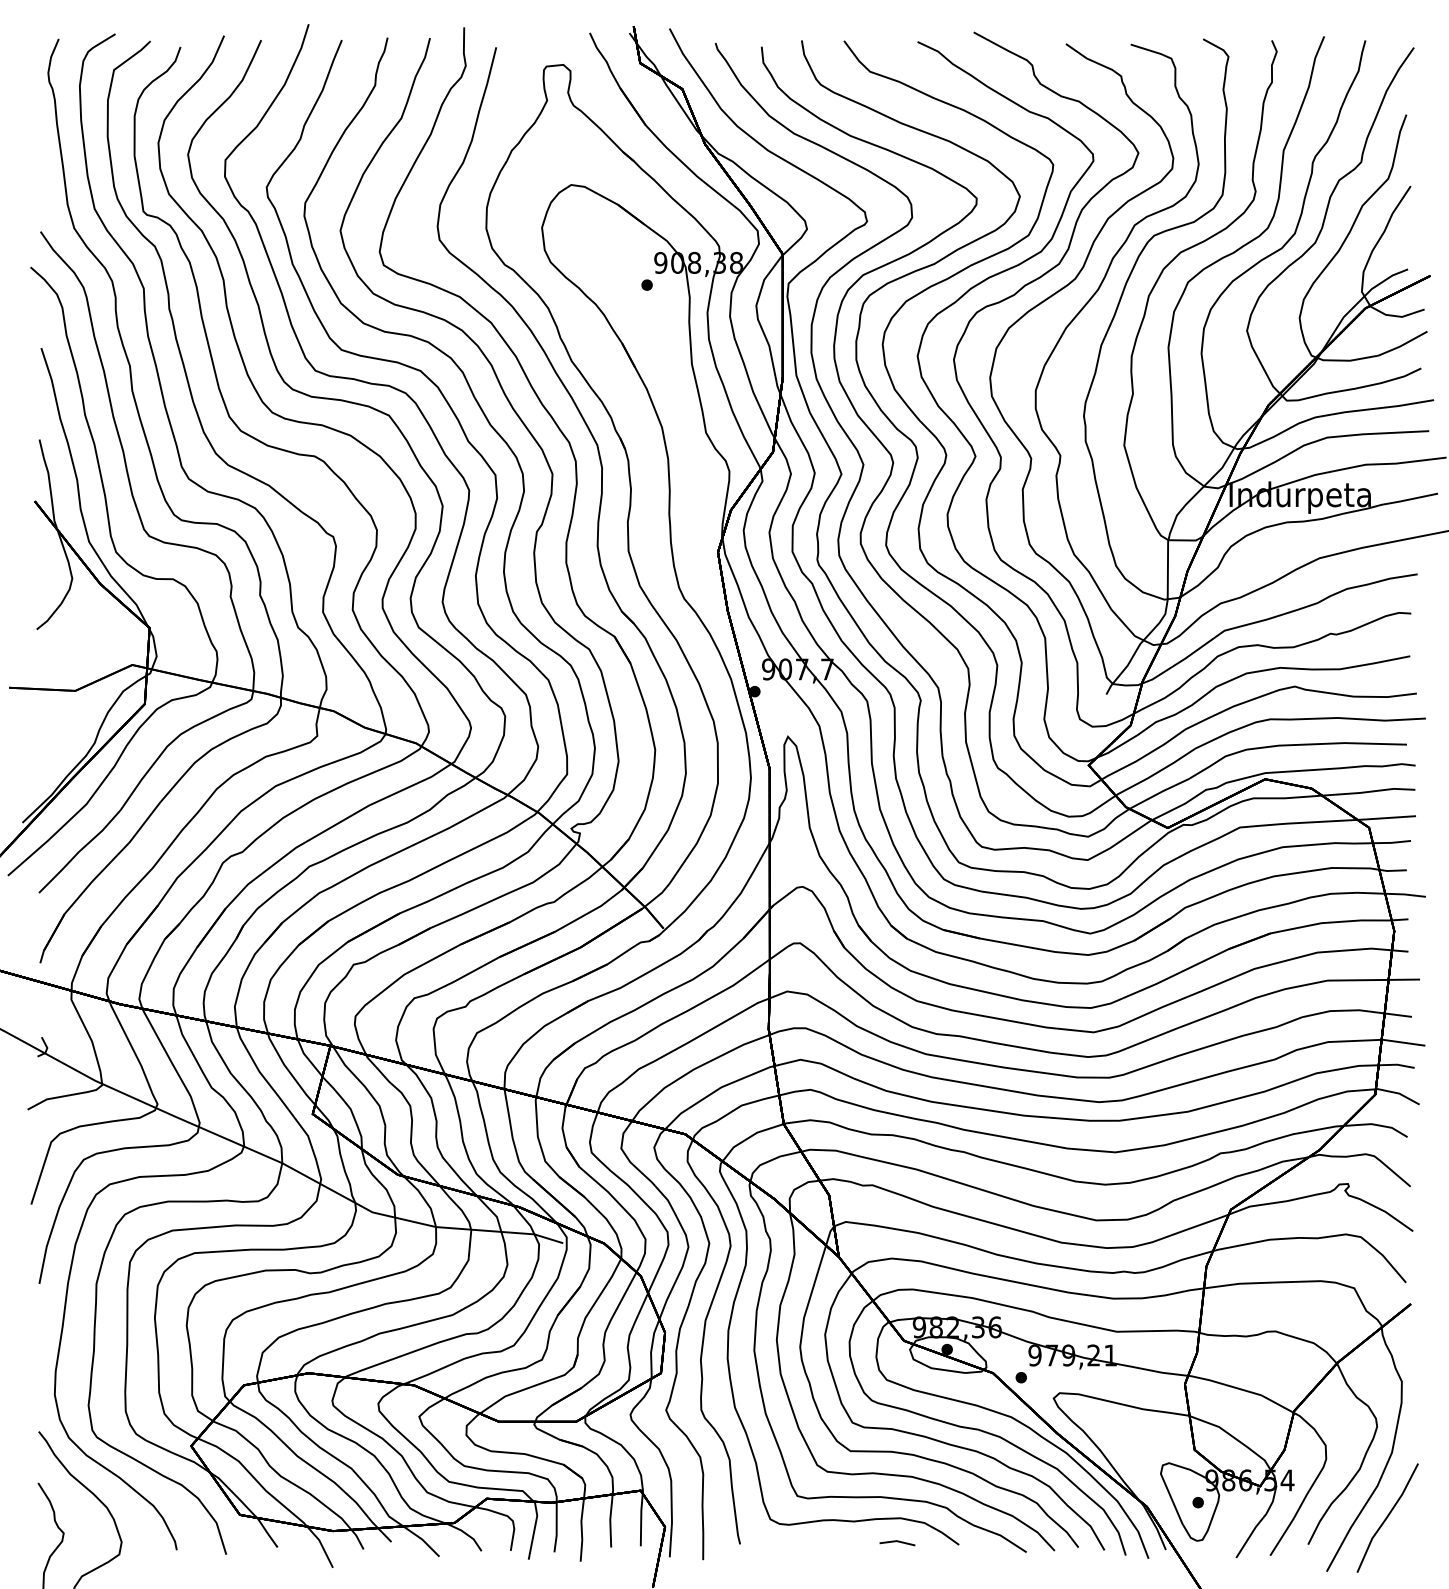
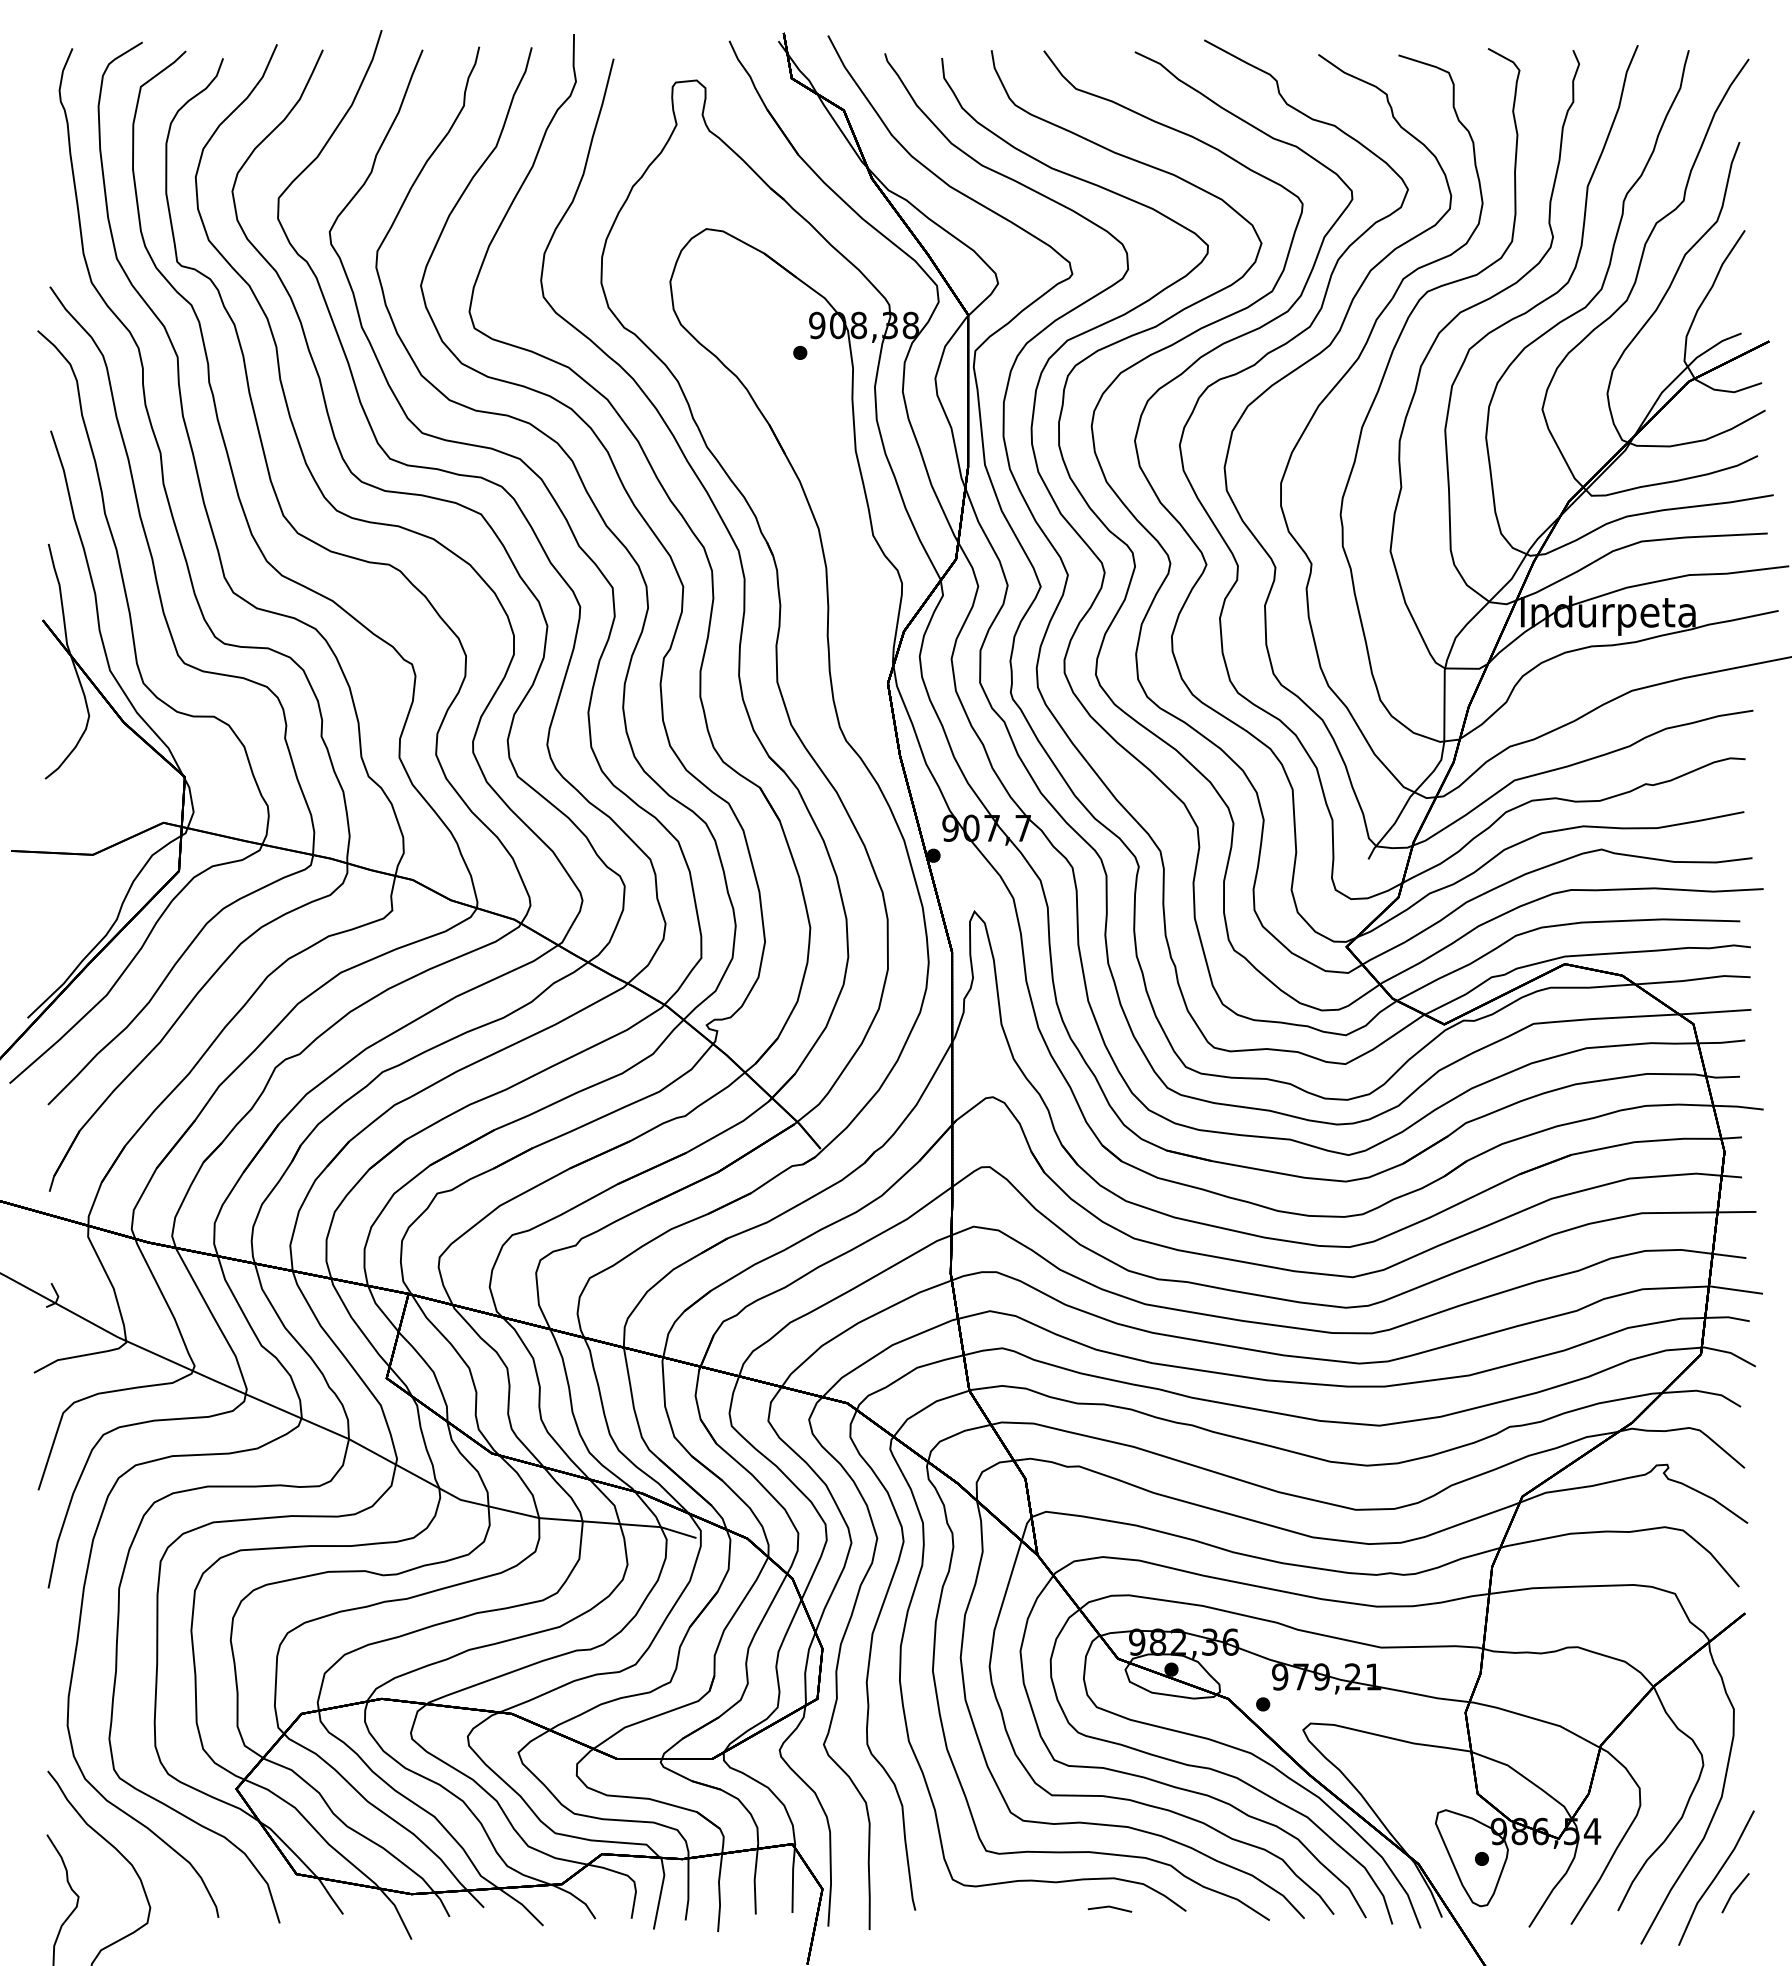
line: (1402, 1529) -> (1734, 1892), added

